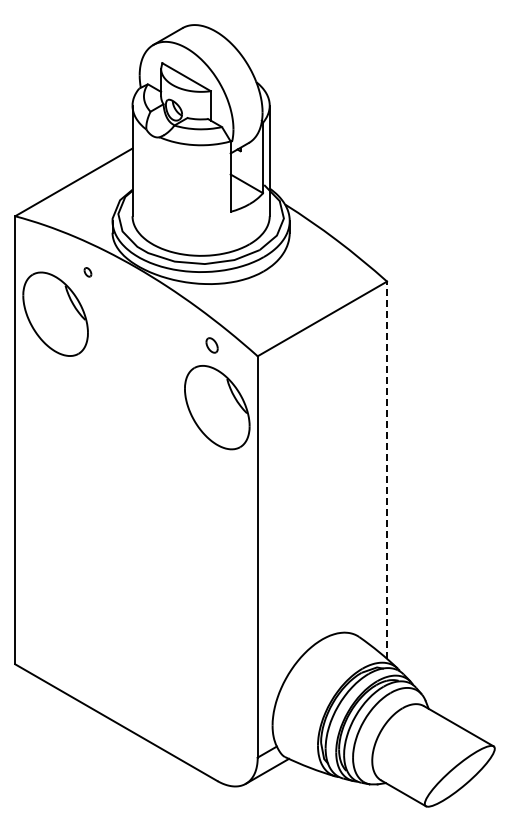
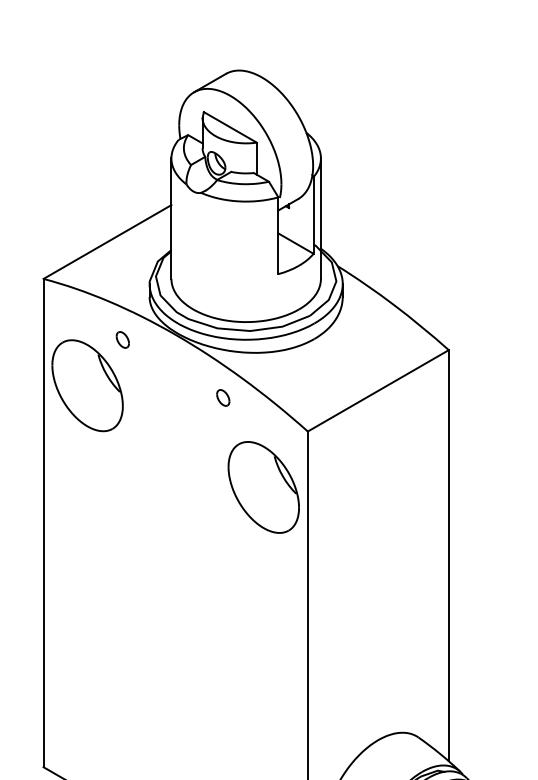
part: (87, 272) -> (122, 340), size x1.67
part: (211, 345) -> (222, 397), moved
line: (387, 470) -> (449, 556), dashed -> solid

